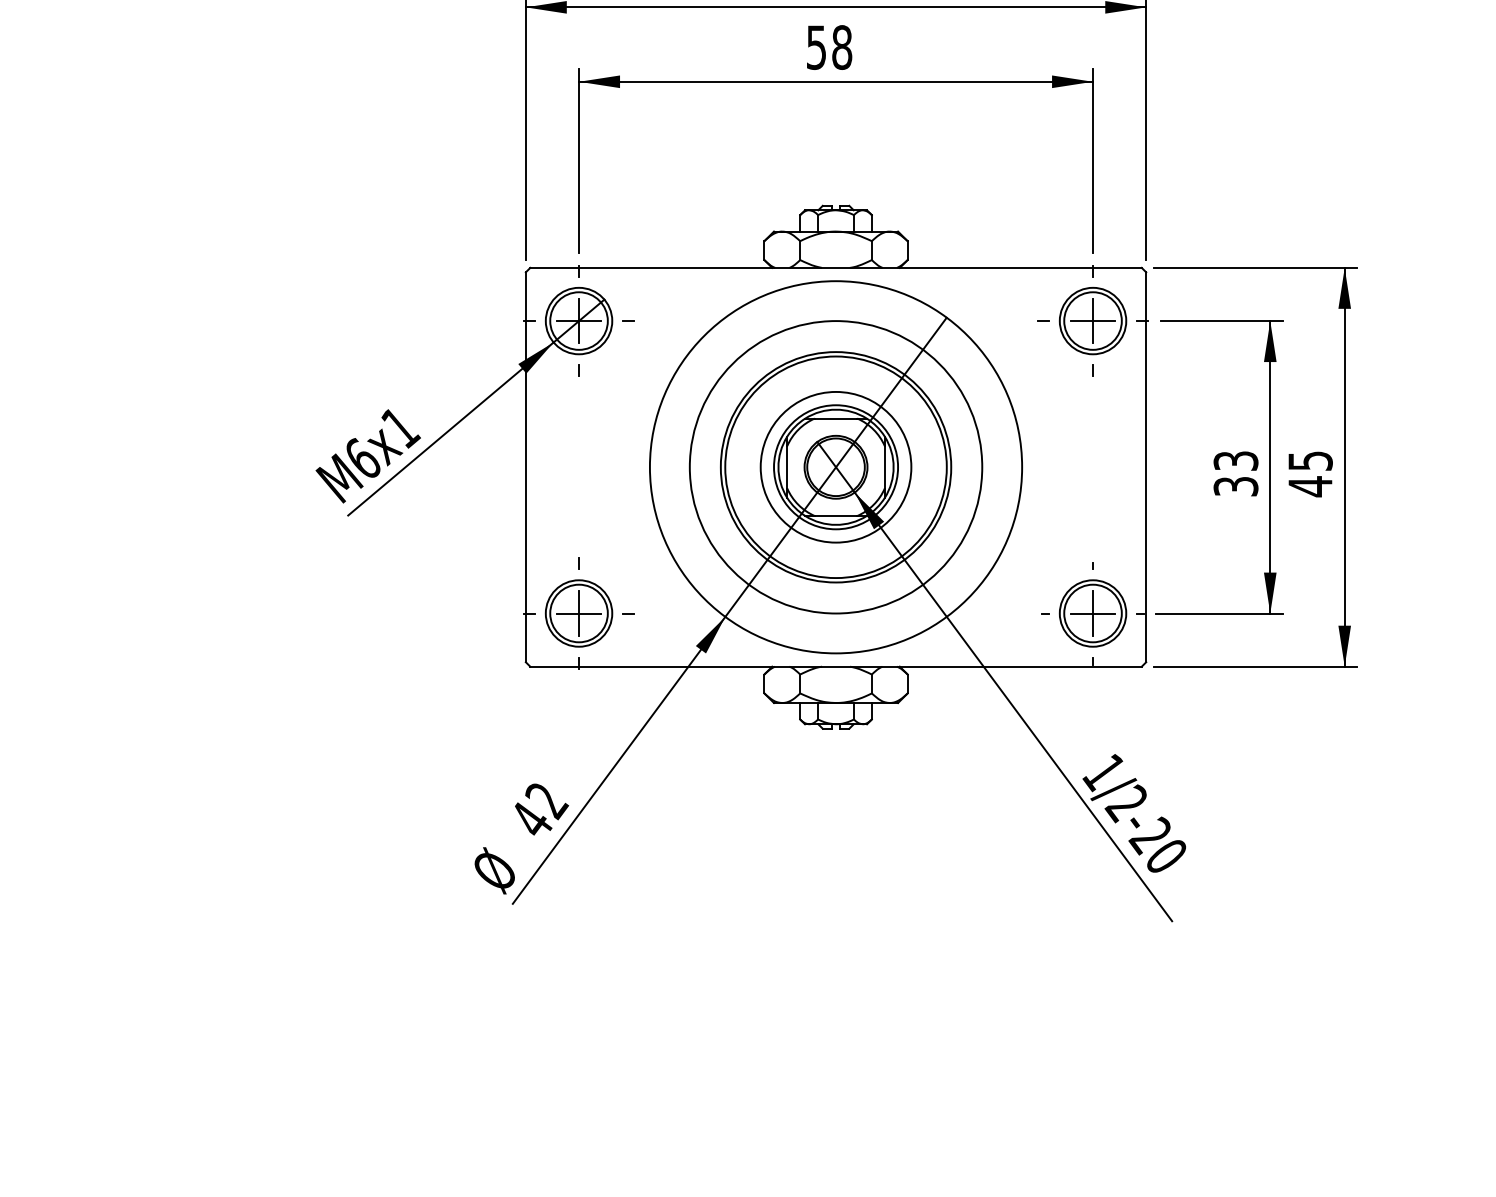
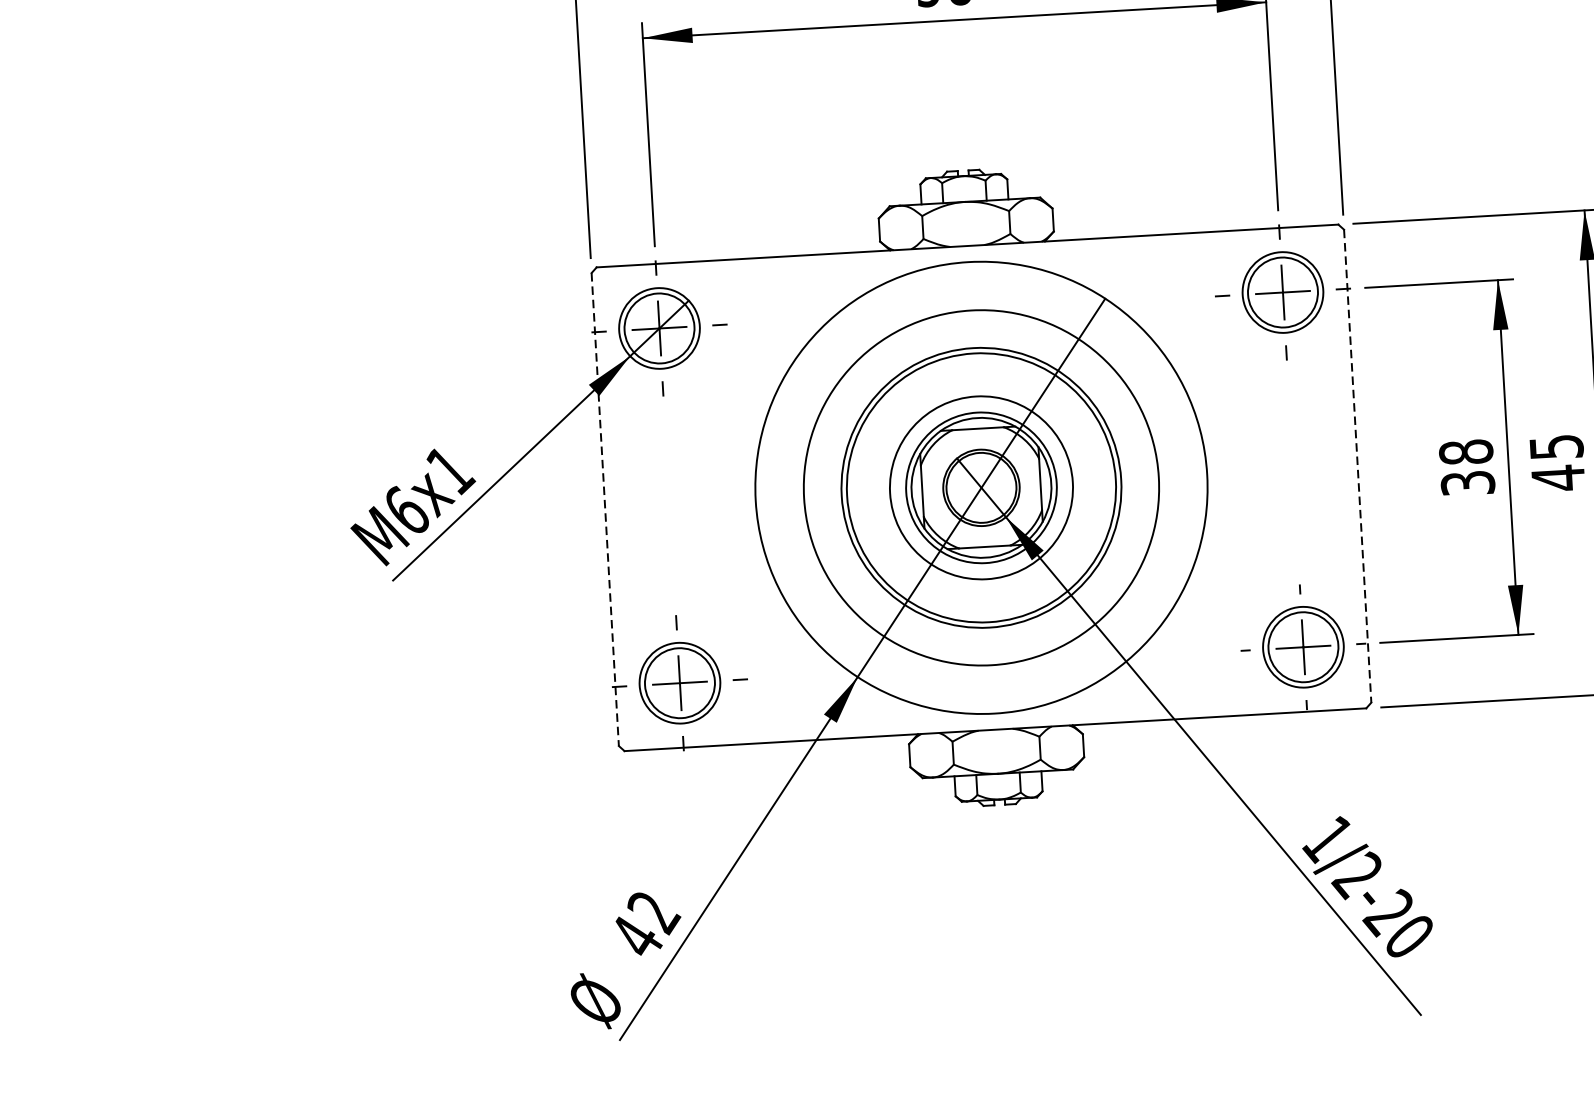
text: (1235, 461) -> (1465, 452), 33 -> 38
line: (525, 467) -> (604, 509), solid -> dashed
line: (1146, 467) -> (1358, 466), solid -> dashed

